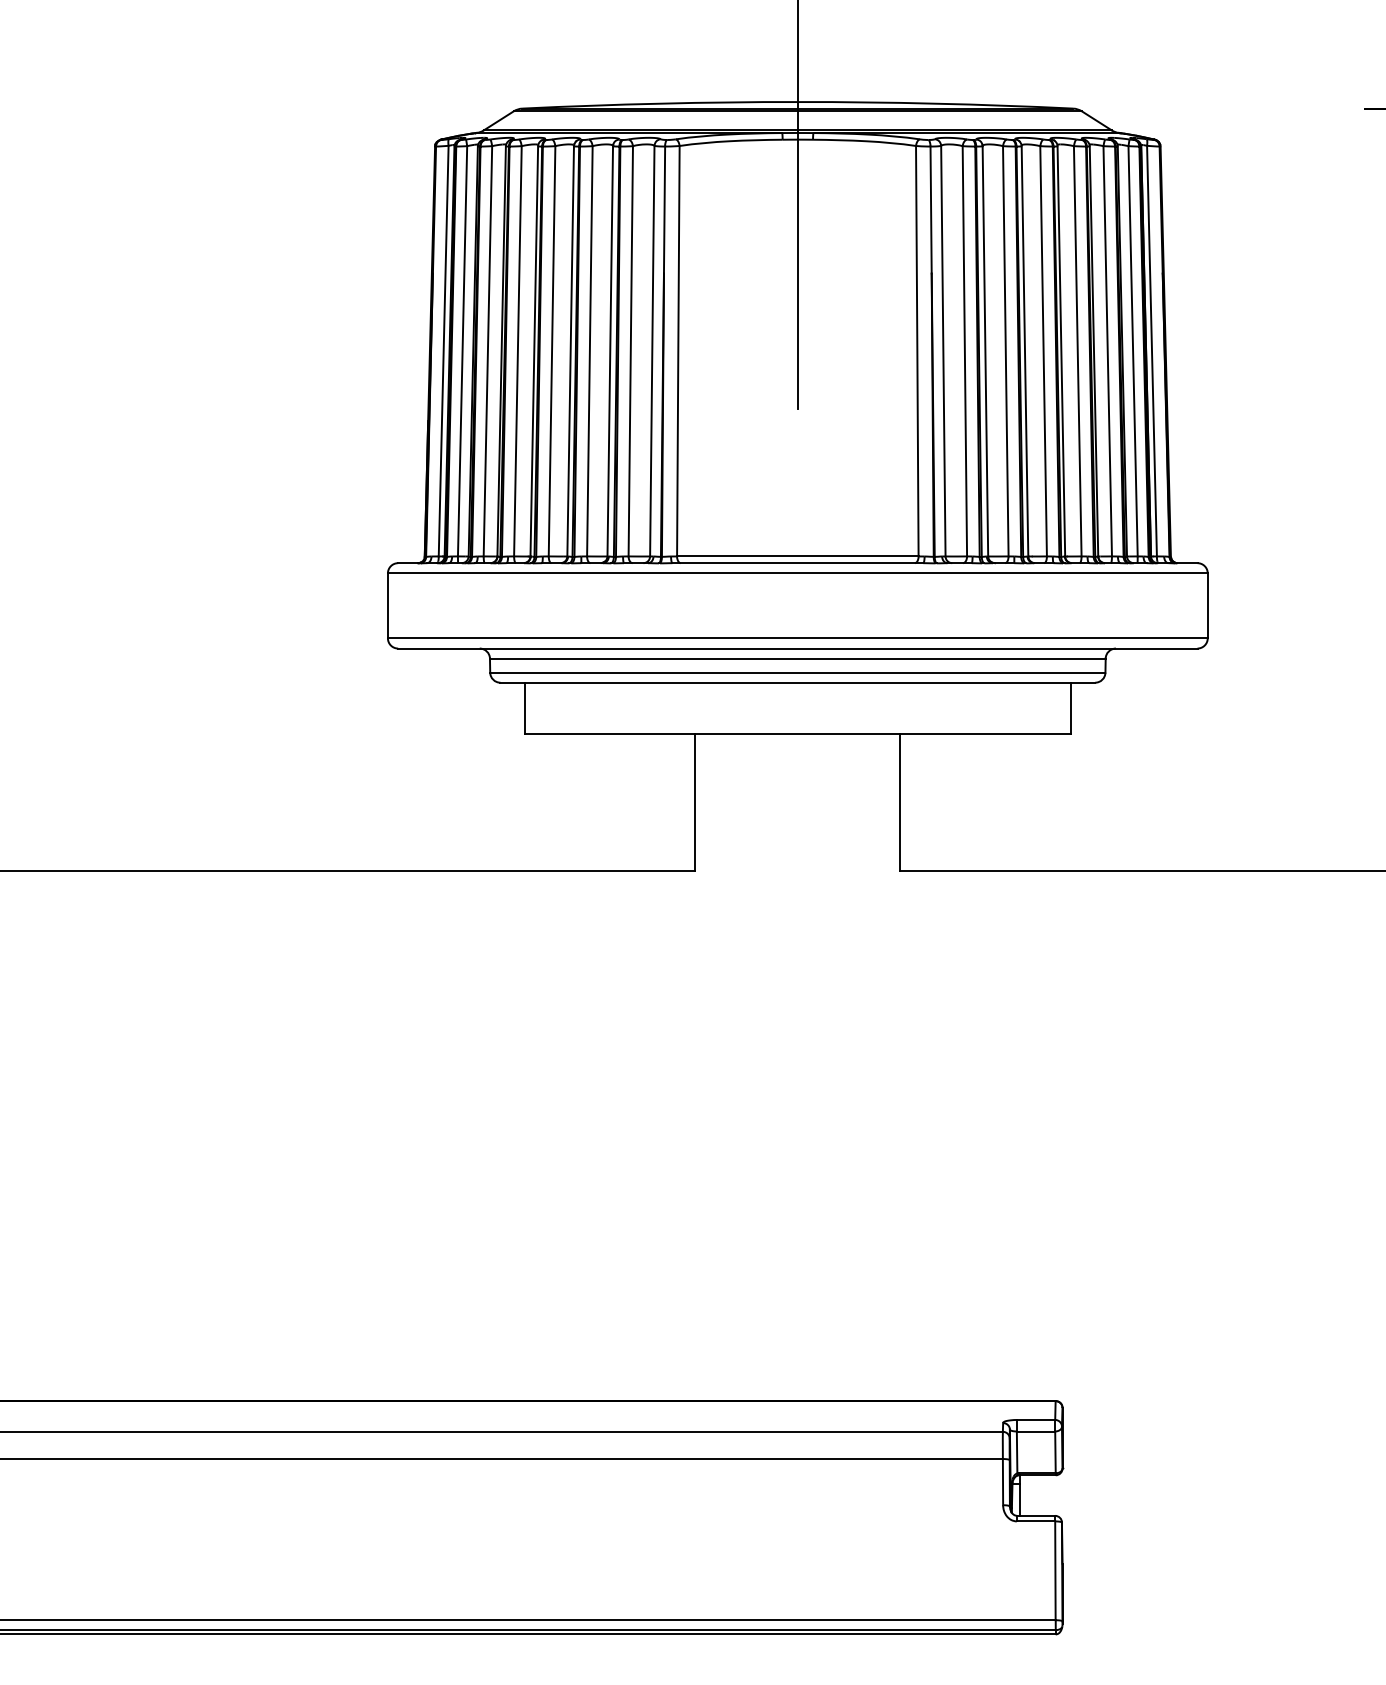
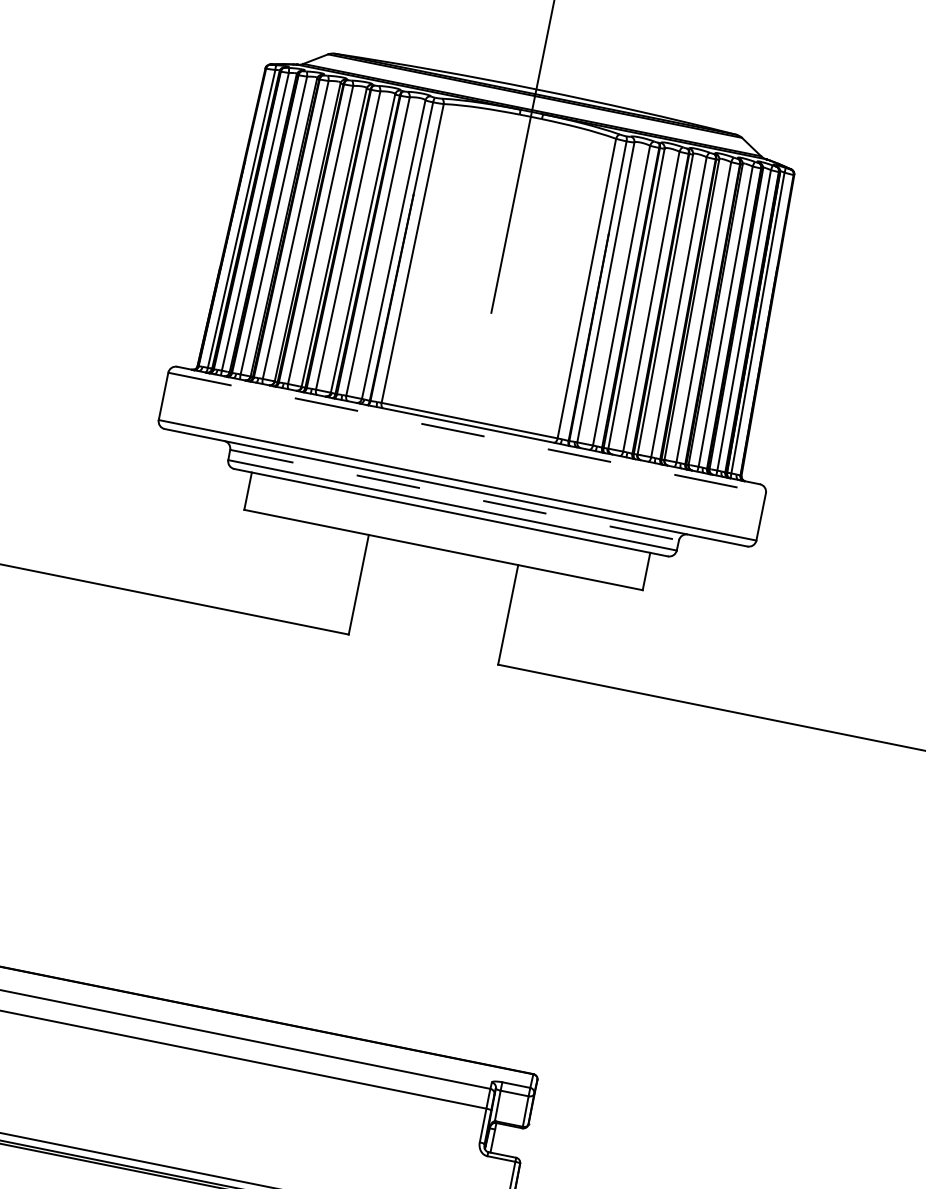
line: (797, 573) -> (466, 433), solid -> dashed
line: (797, 658) -> (454, 494), solid -> dashed

